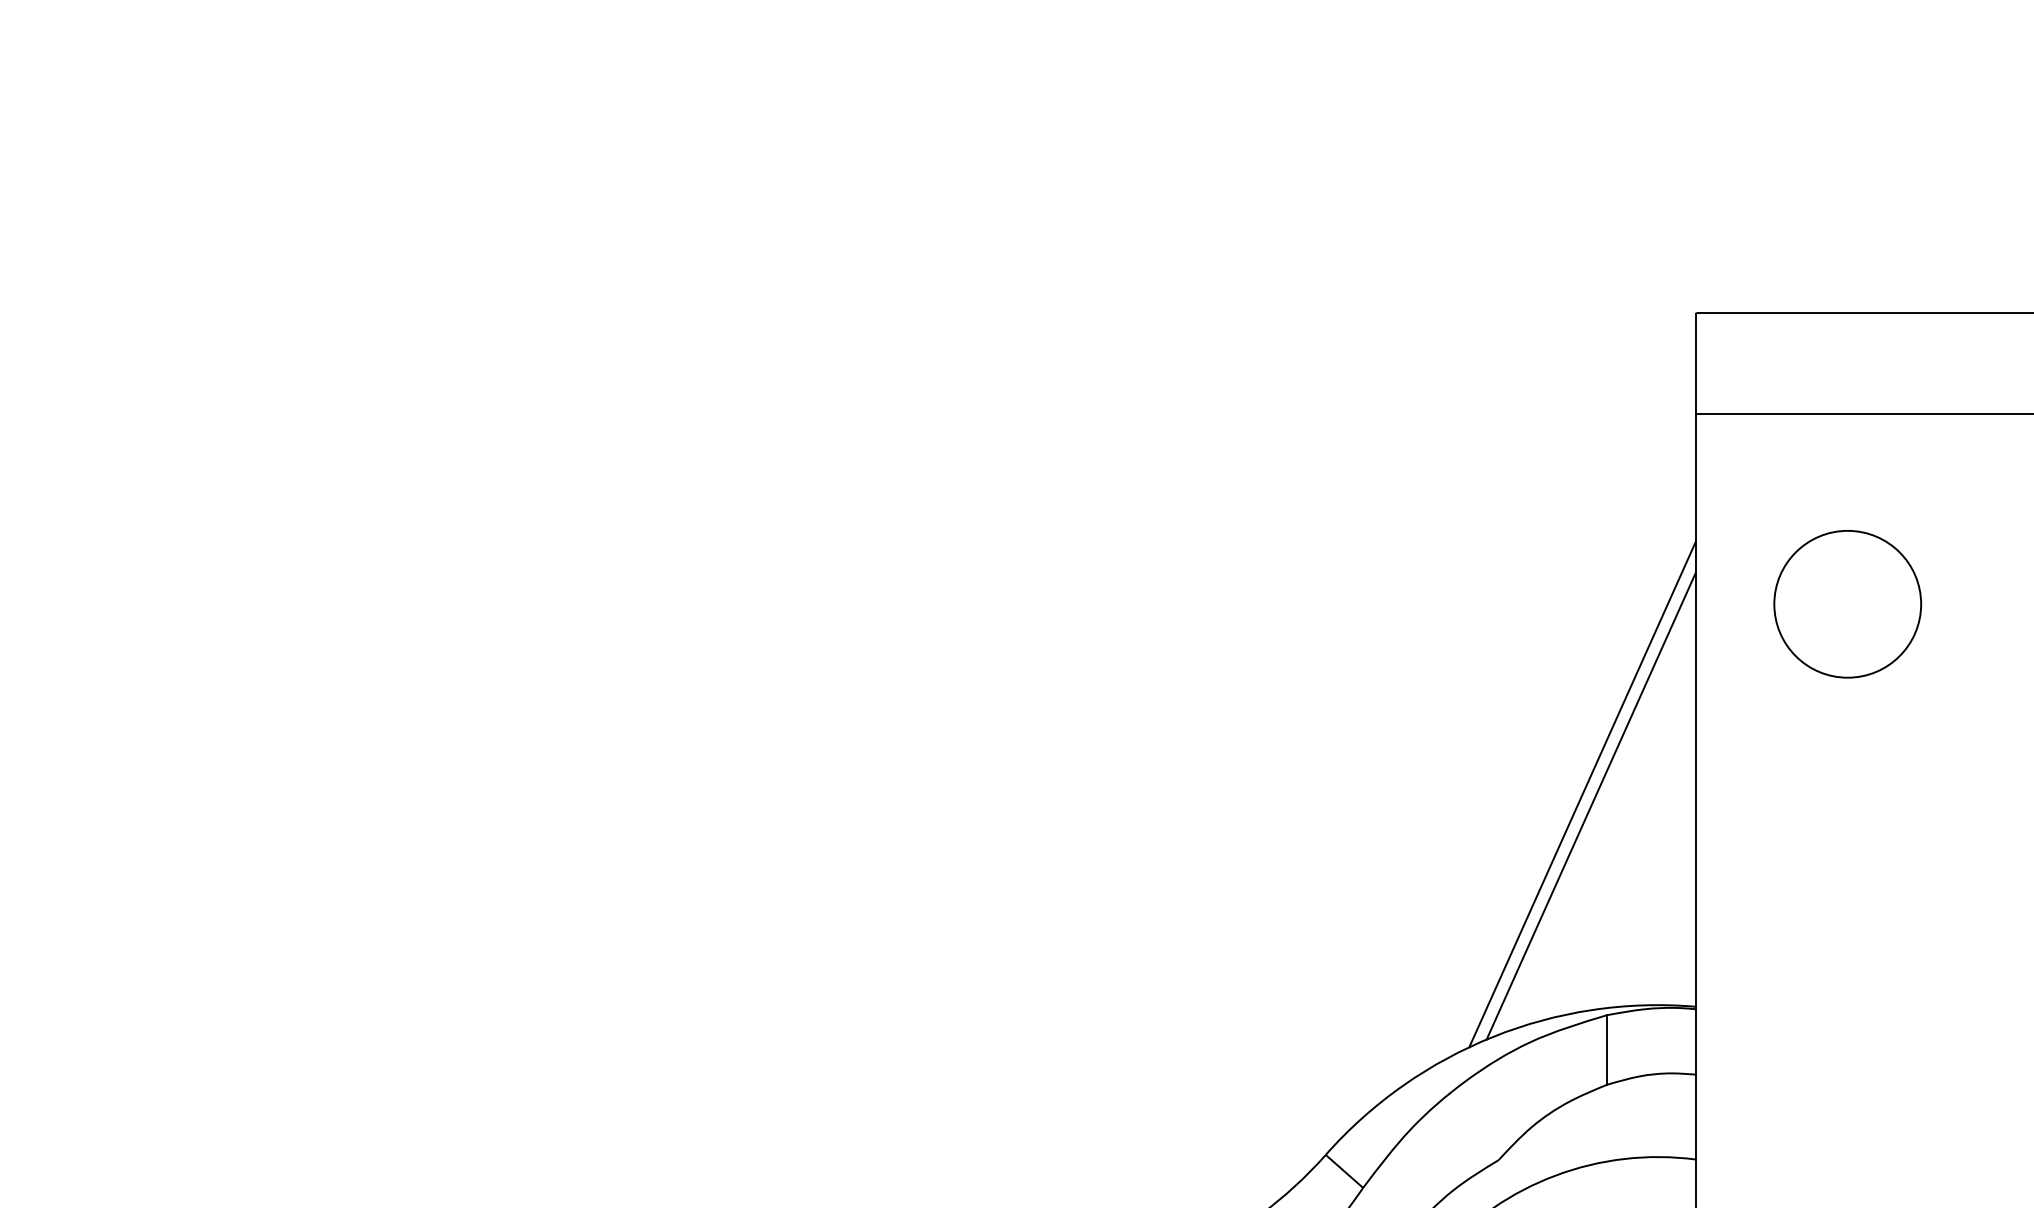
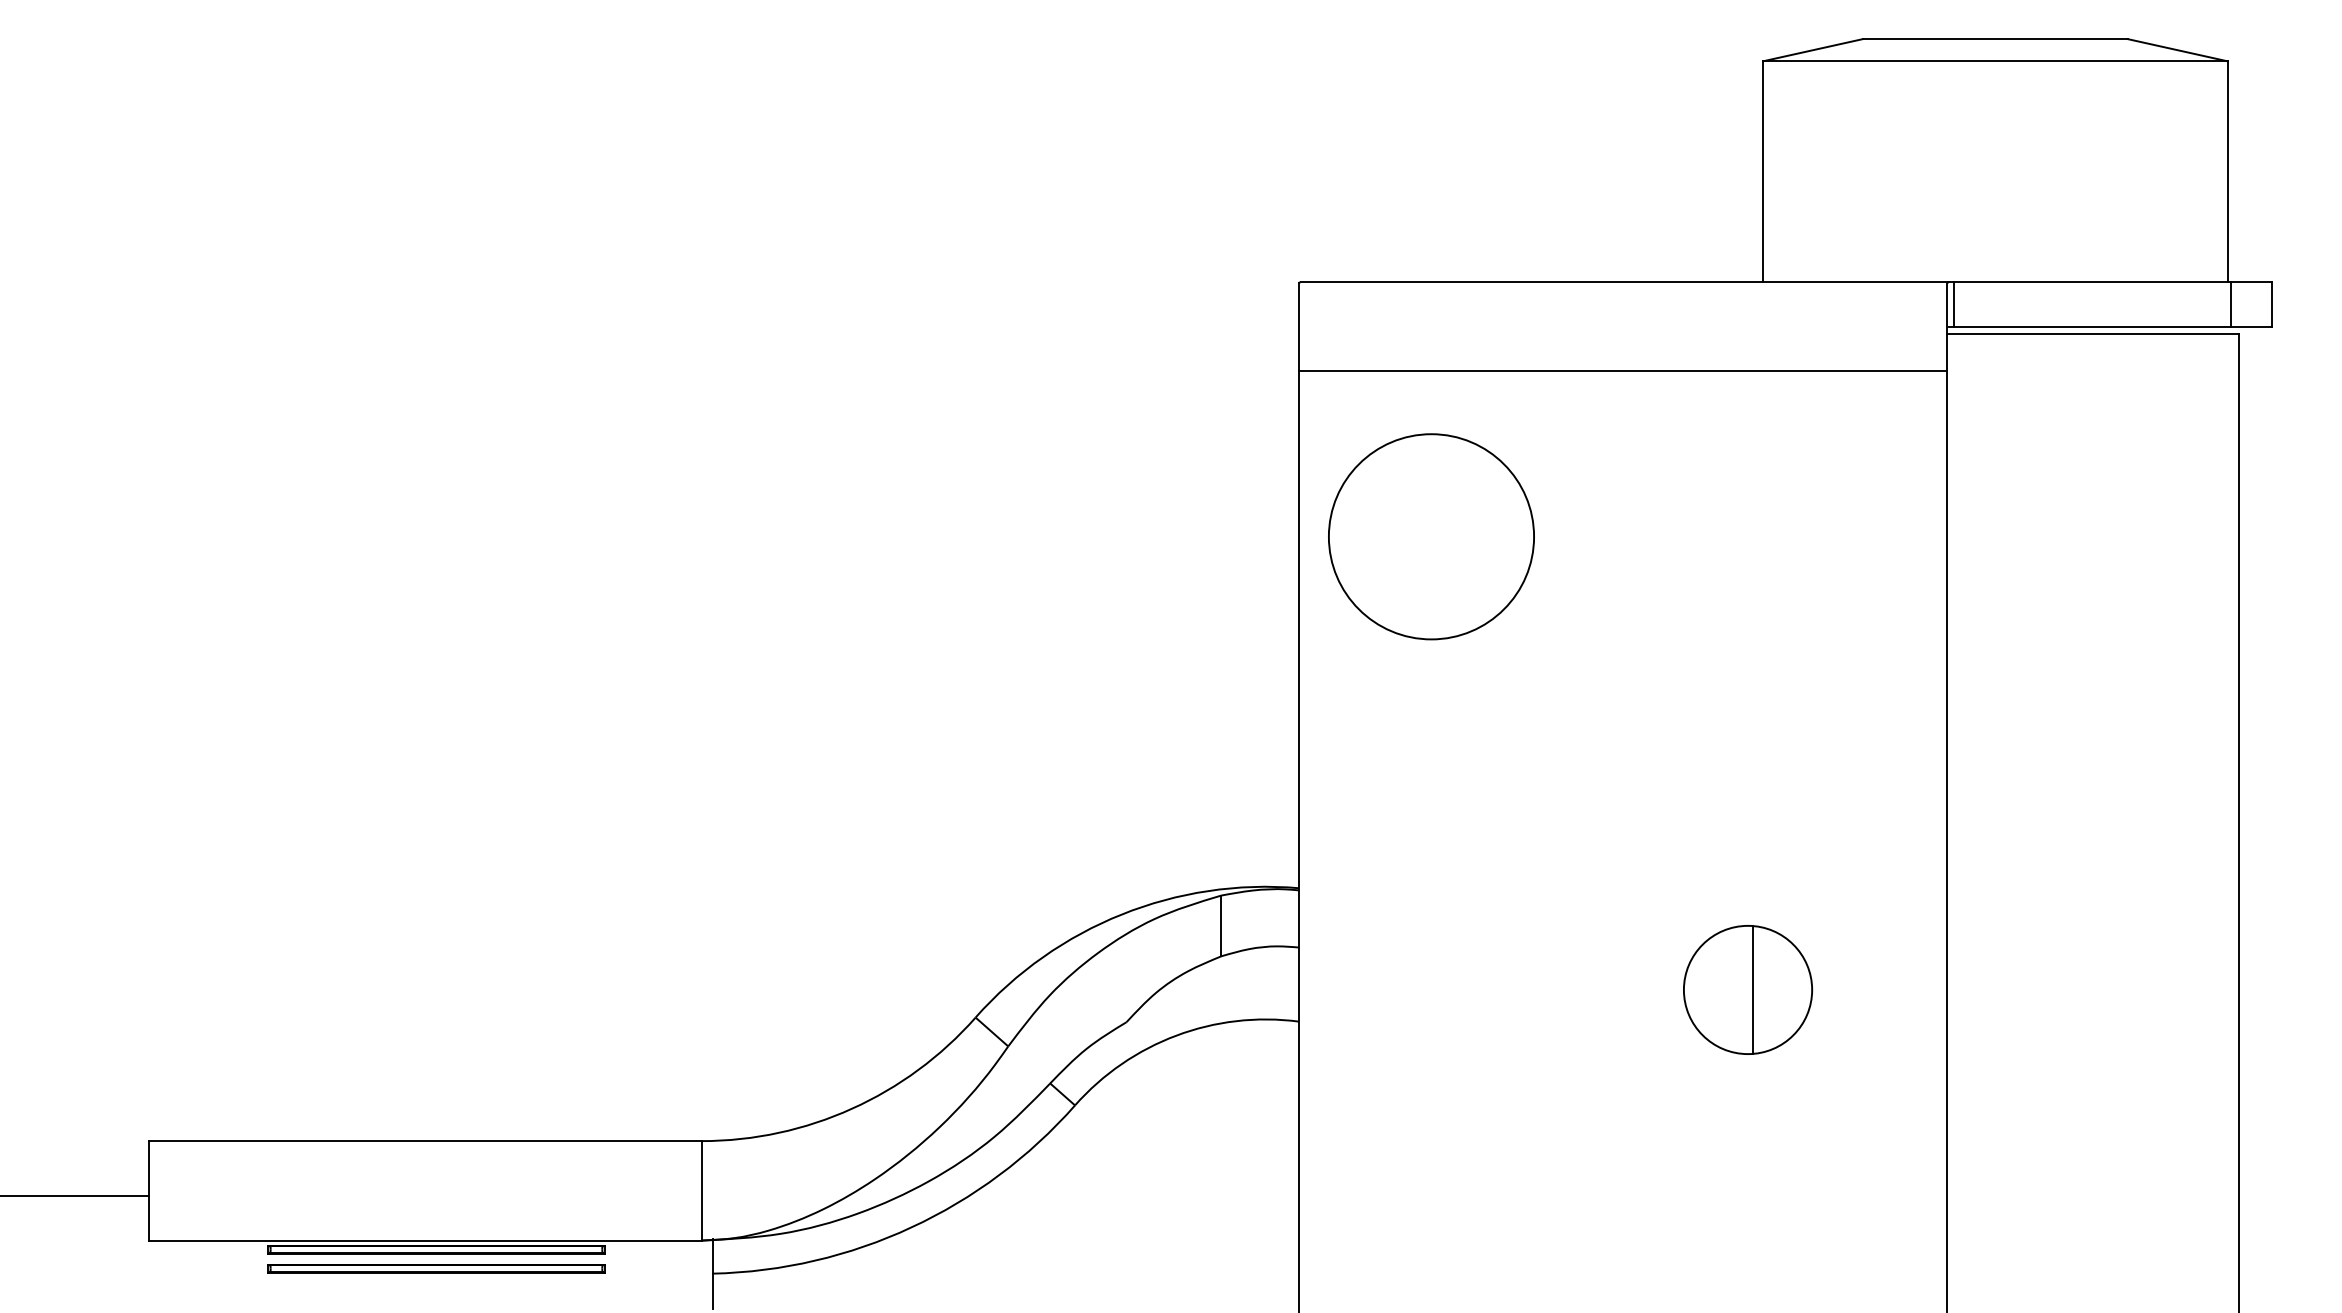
circle: (1847, 604) -> (1431, 536), size x1.6
line: (1582, 794) -> (1199, 702), removed
line: (1591, 805) -> (1207, 712), removed

